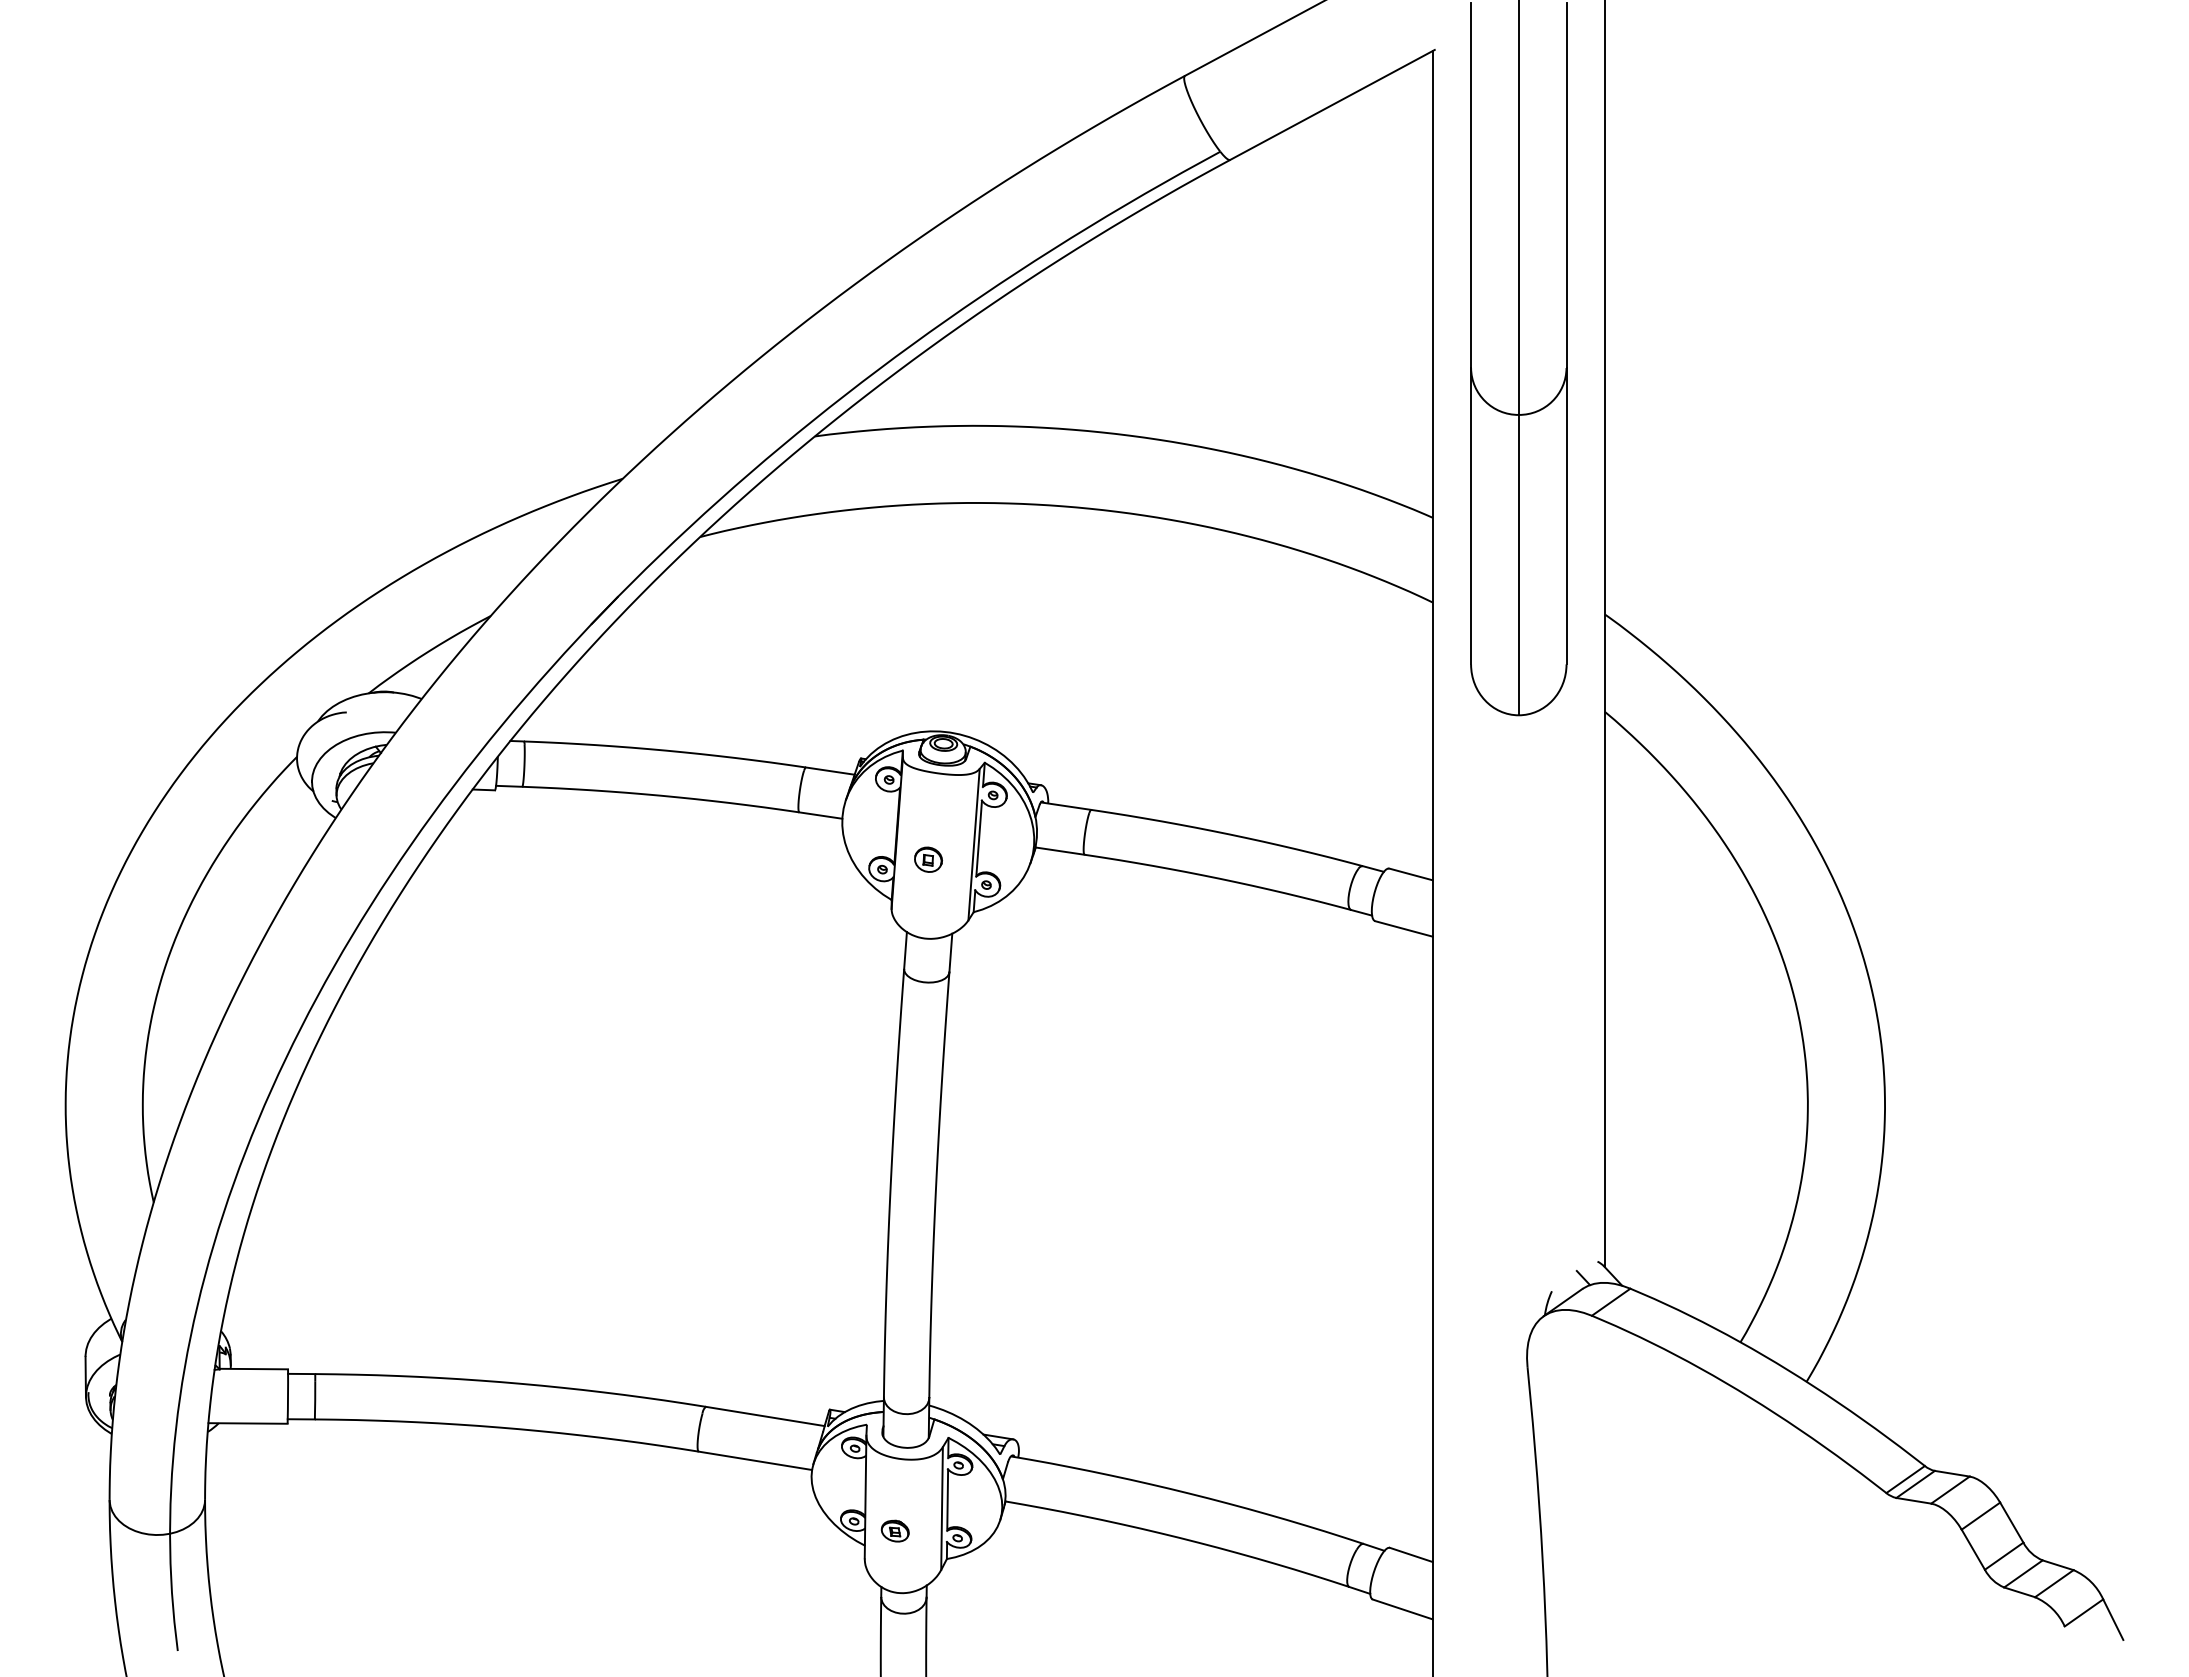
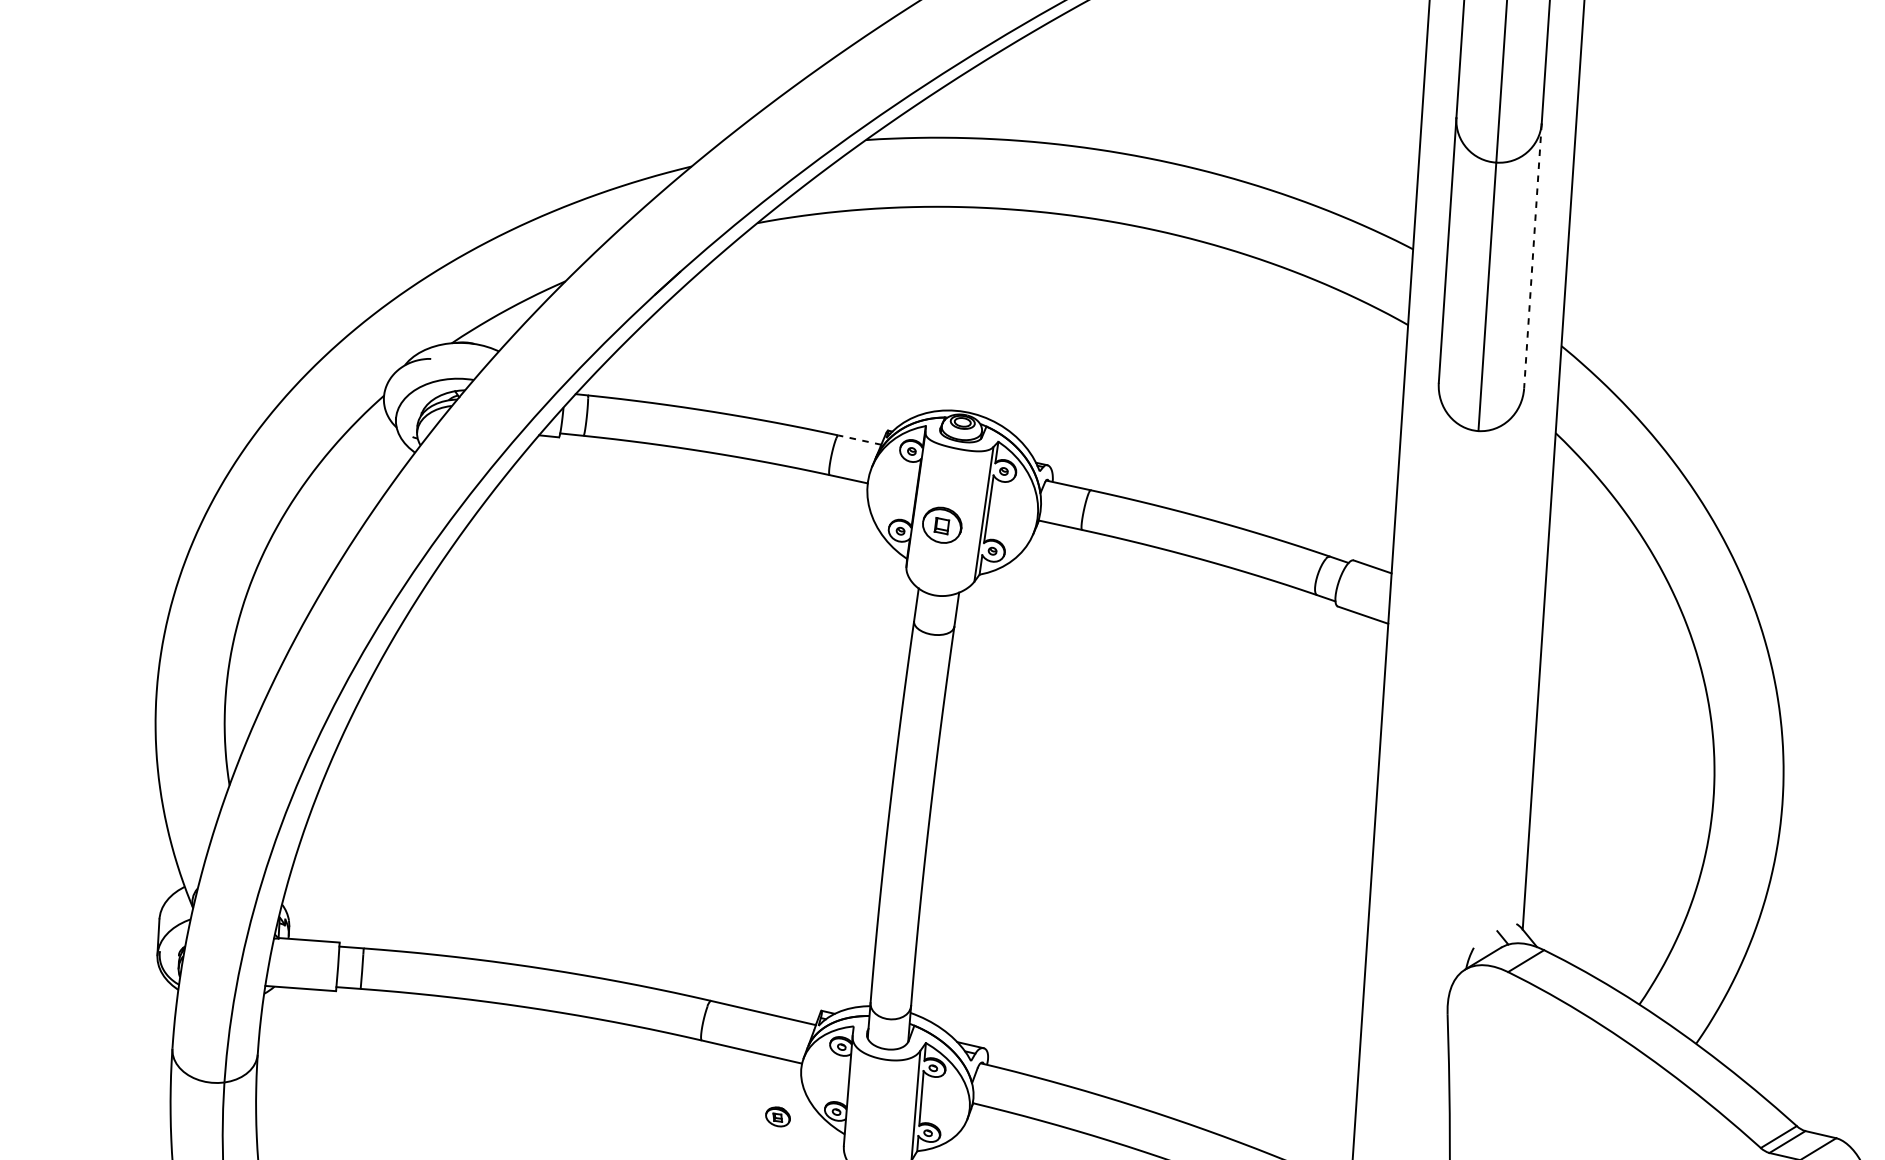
line: (1566, 516) -> (1532, 256), solid -> dashed
line: (830, 771) -> (859, 440), solid -> dashed
part: (928, 859) -> (942, 524), size x1.6
part: (894, 1530) -> (777, 1116), moved

